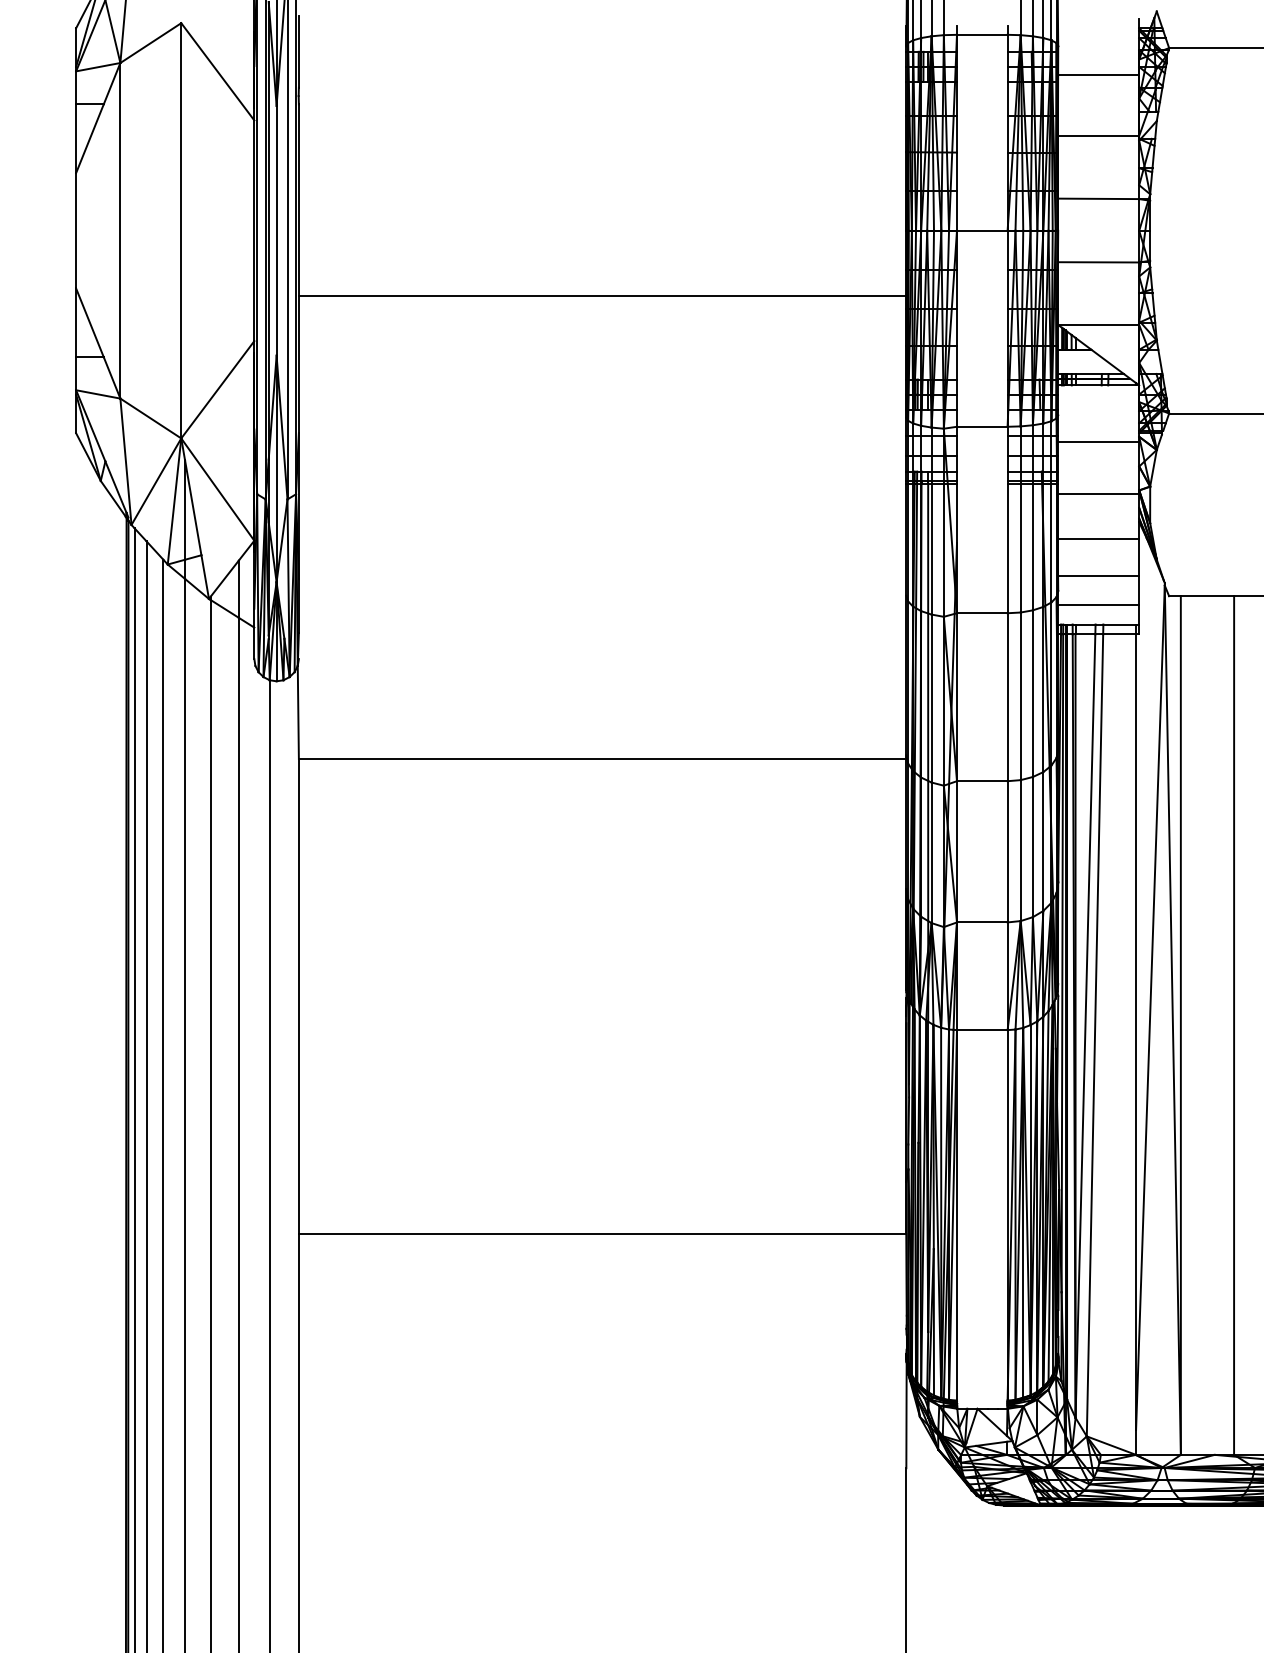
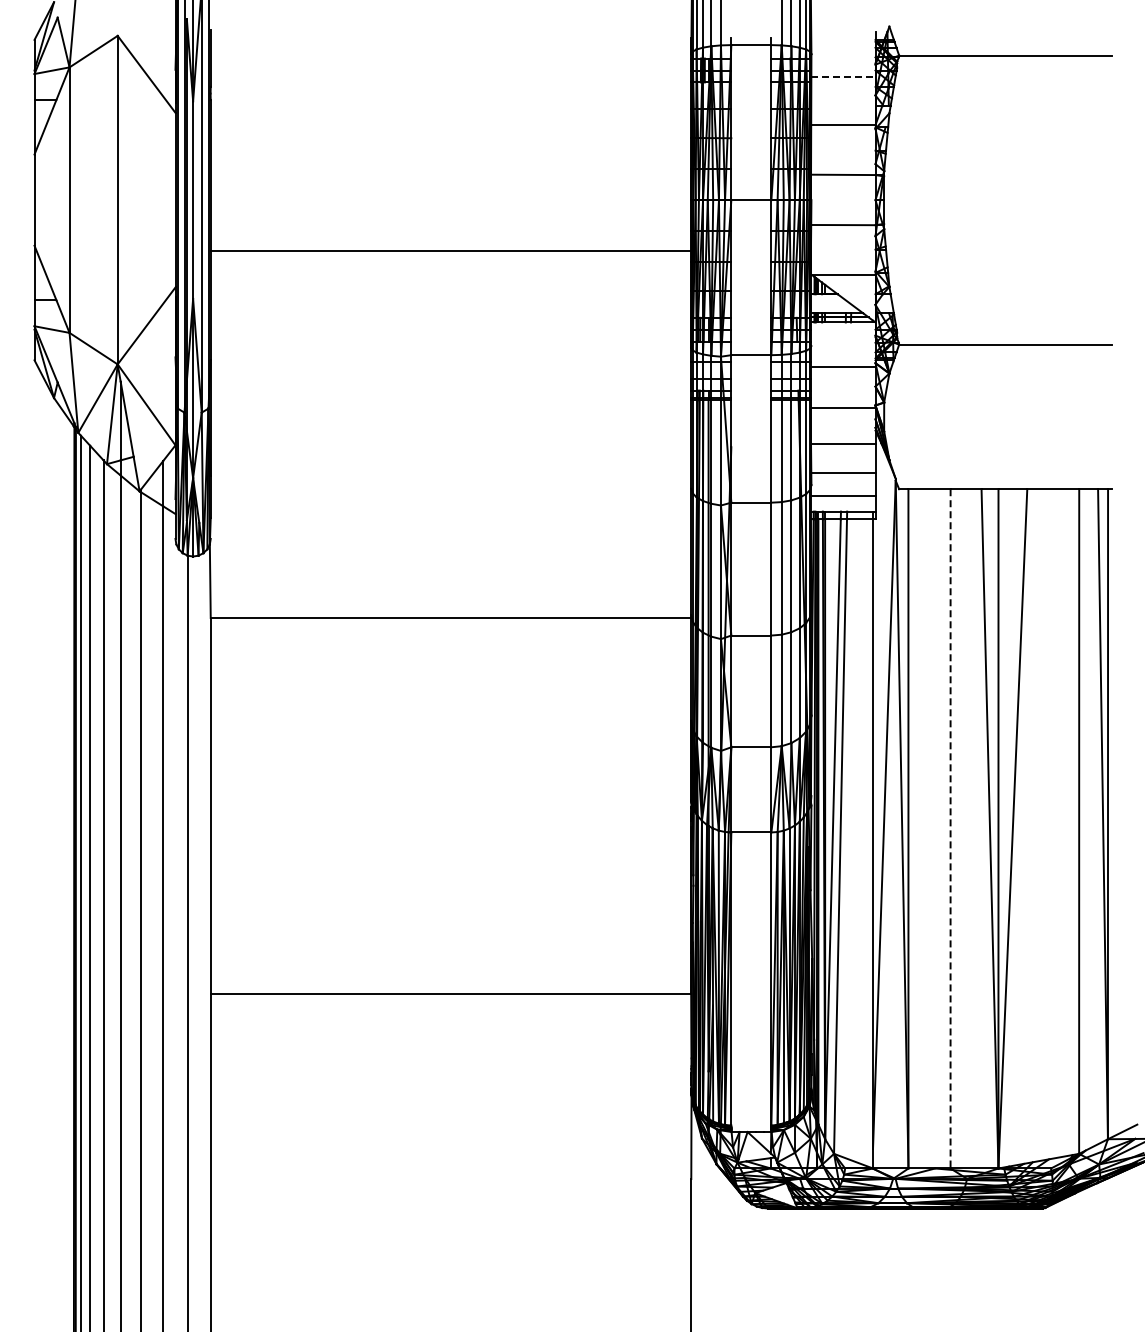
line: (1098, 75) -> (843, 77), solid -> dashed
line: (1234, 1025) -> (950, 828), solid -> dashed

